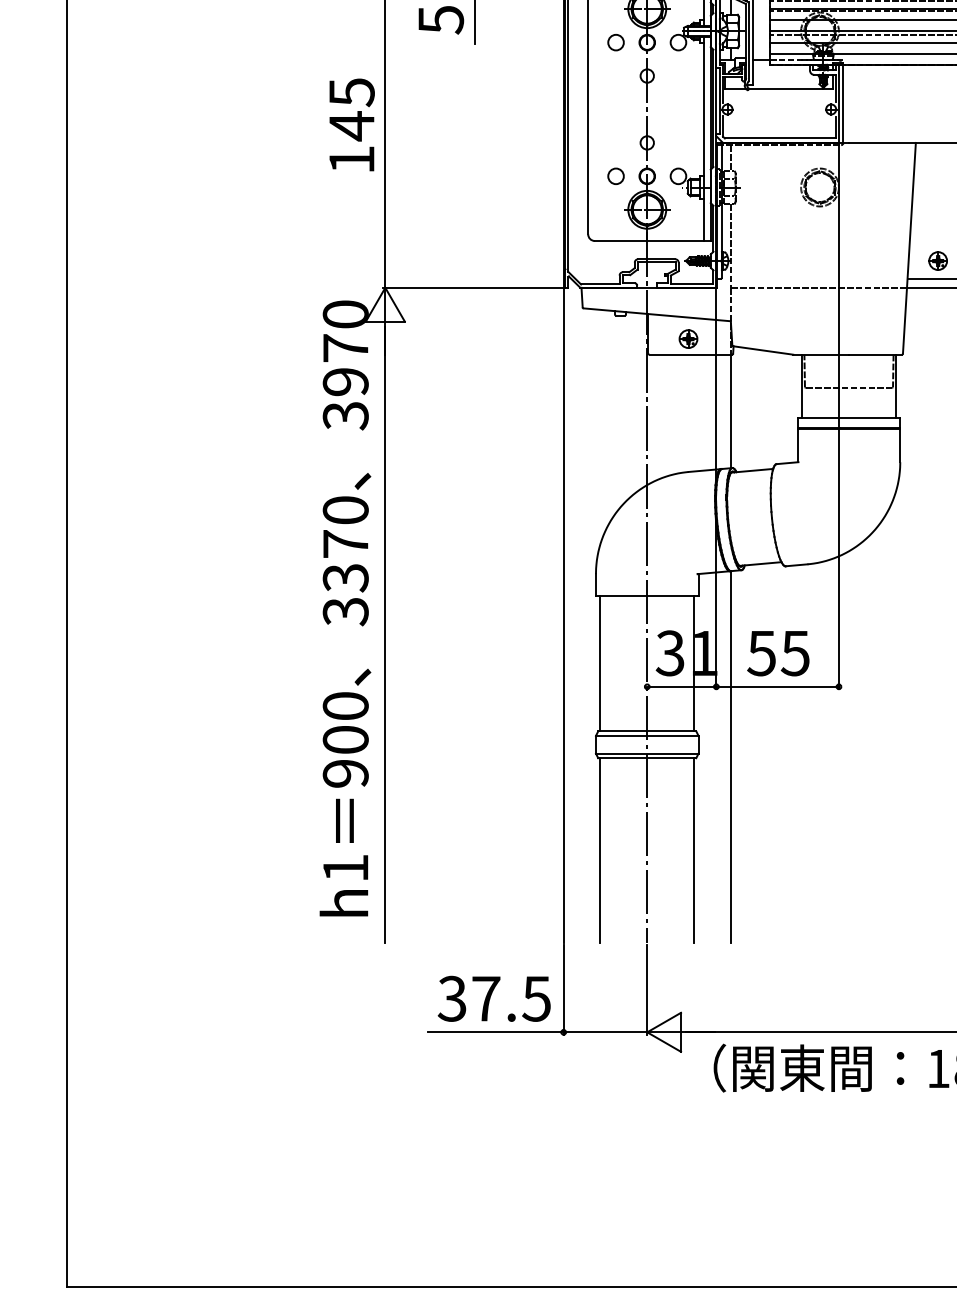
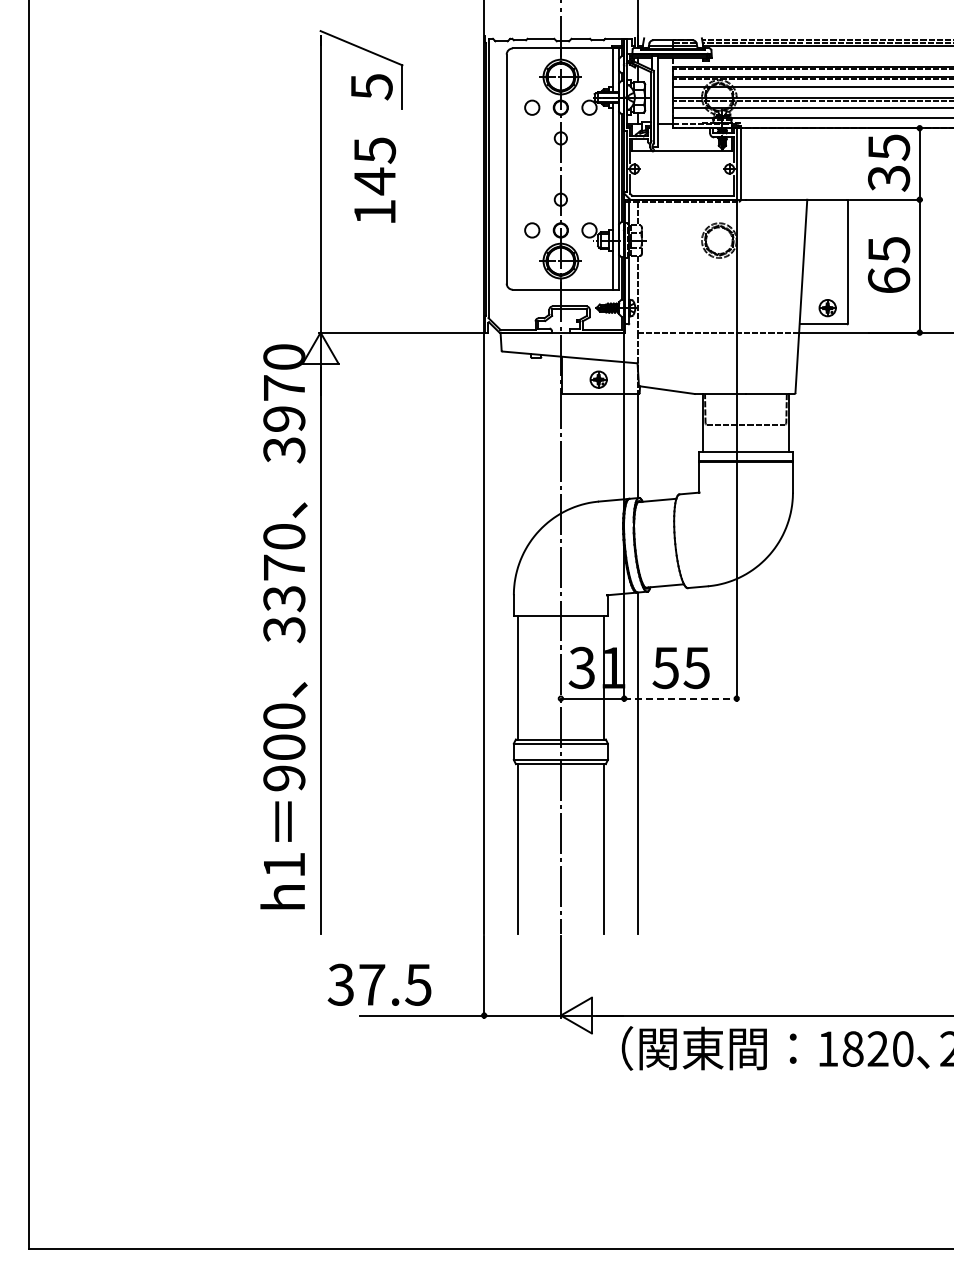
text: (352, 124) -> (375, 179), moved
line: (778, 686) -> (681, 698), solid -> dashed
text: (494, 998) -> (379, 984), moved

